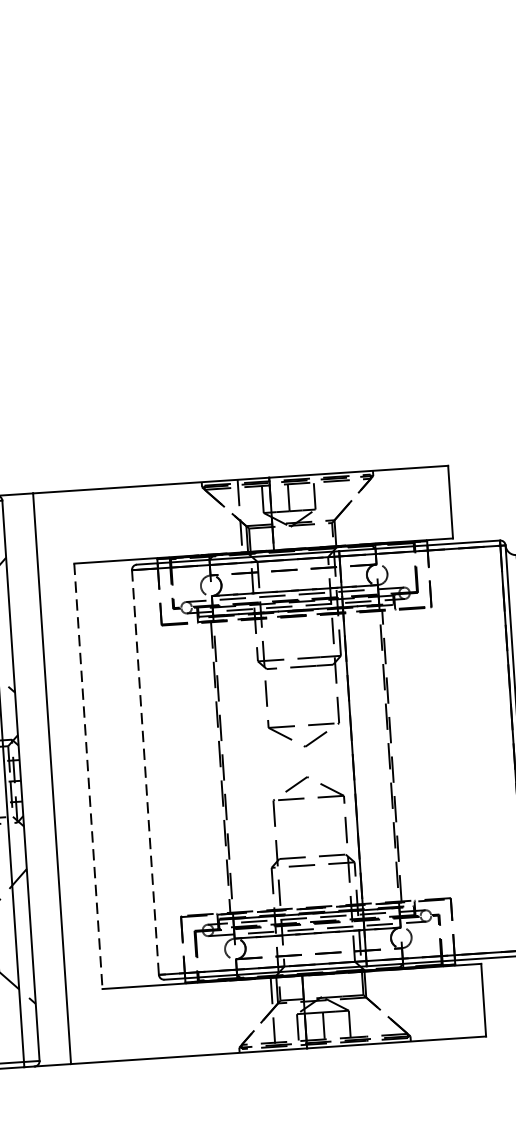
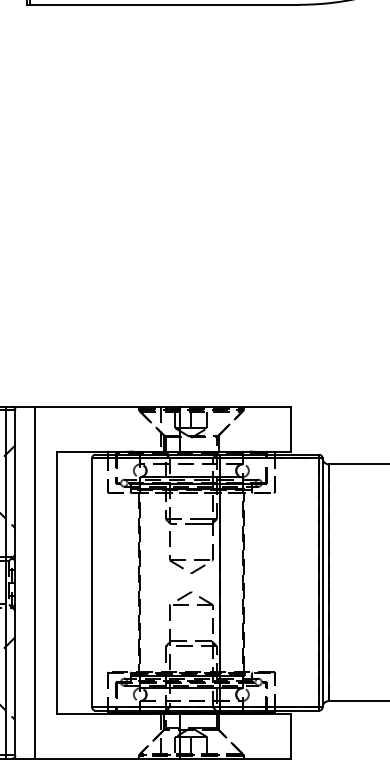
line: (145, 772) -> (92, 582), dashed -> solid
line: (89, 777) -> (57, 583), dashed -> solid

